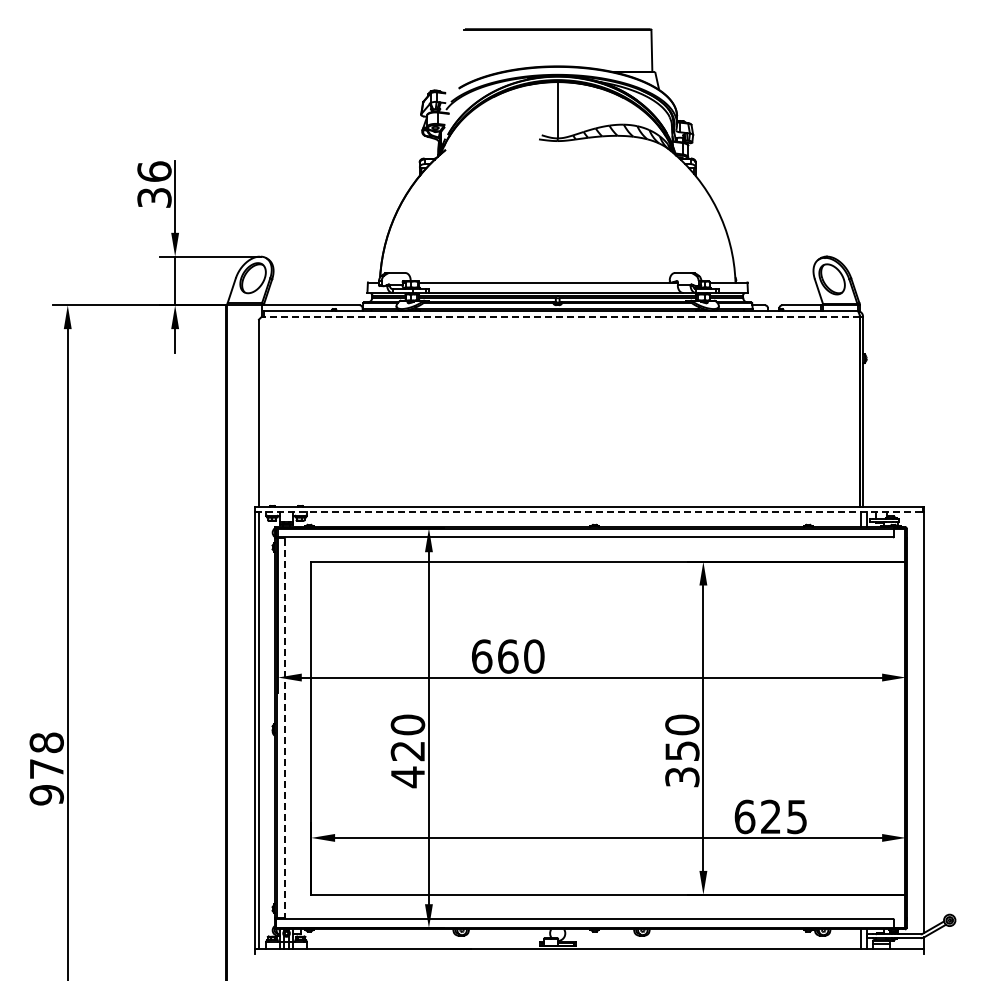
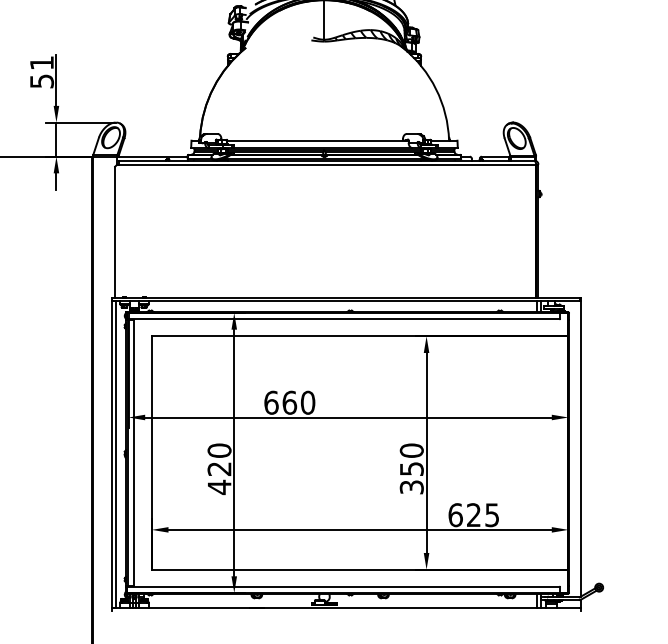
text: (154, 184) -> (41, 72), 36 -> 51
line: (561, 316) -> (327, 164), dashed -> solid
line: (589, 511) -> (346, 301), dashed -> solid
line: (285, 728) -> (133, 453), dashed -> solid

